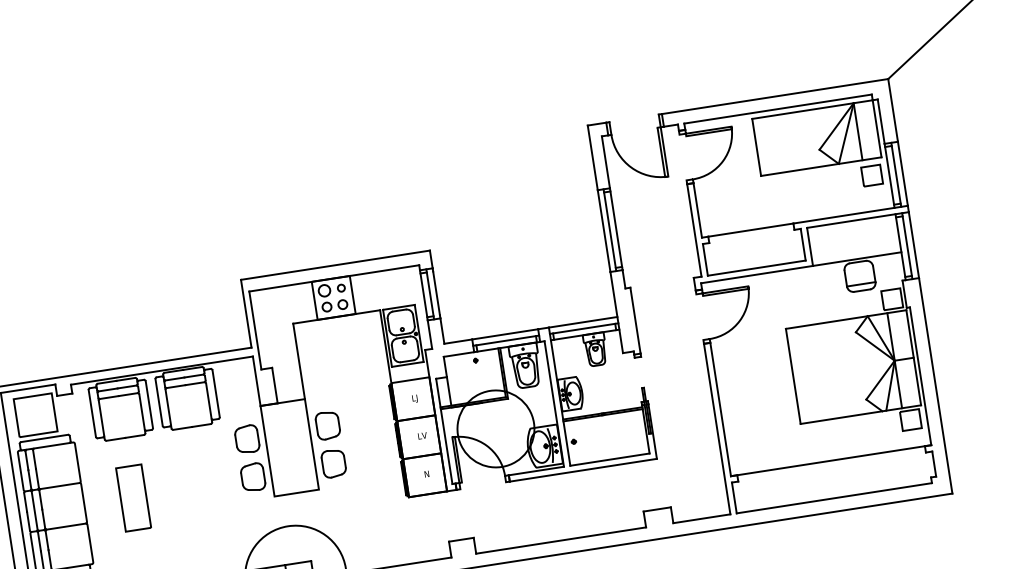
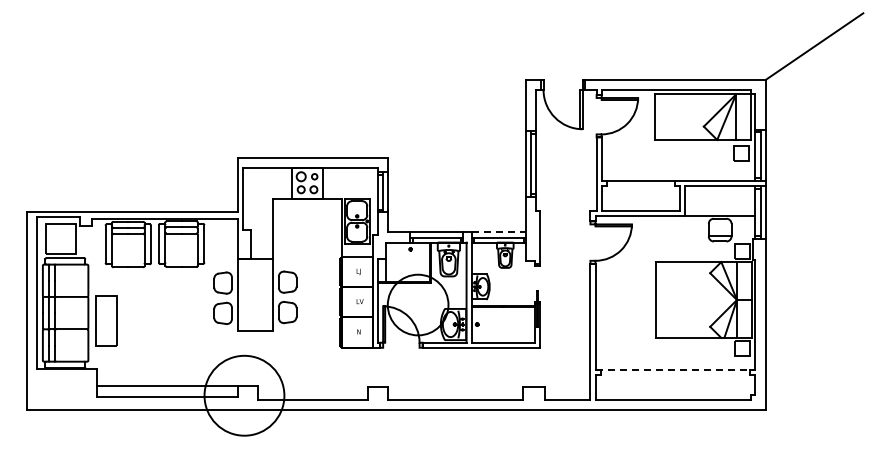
line: (583, 322) -> (499, 232), solid -> dashed
line: (831, 461) -> (675, 370), solid -> dashed
part: (133, 497) -> (106, 320), moved

